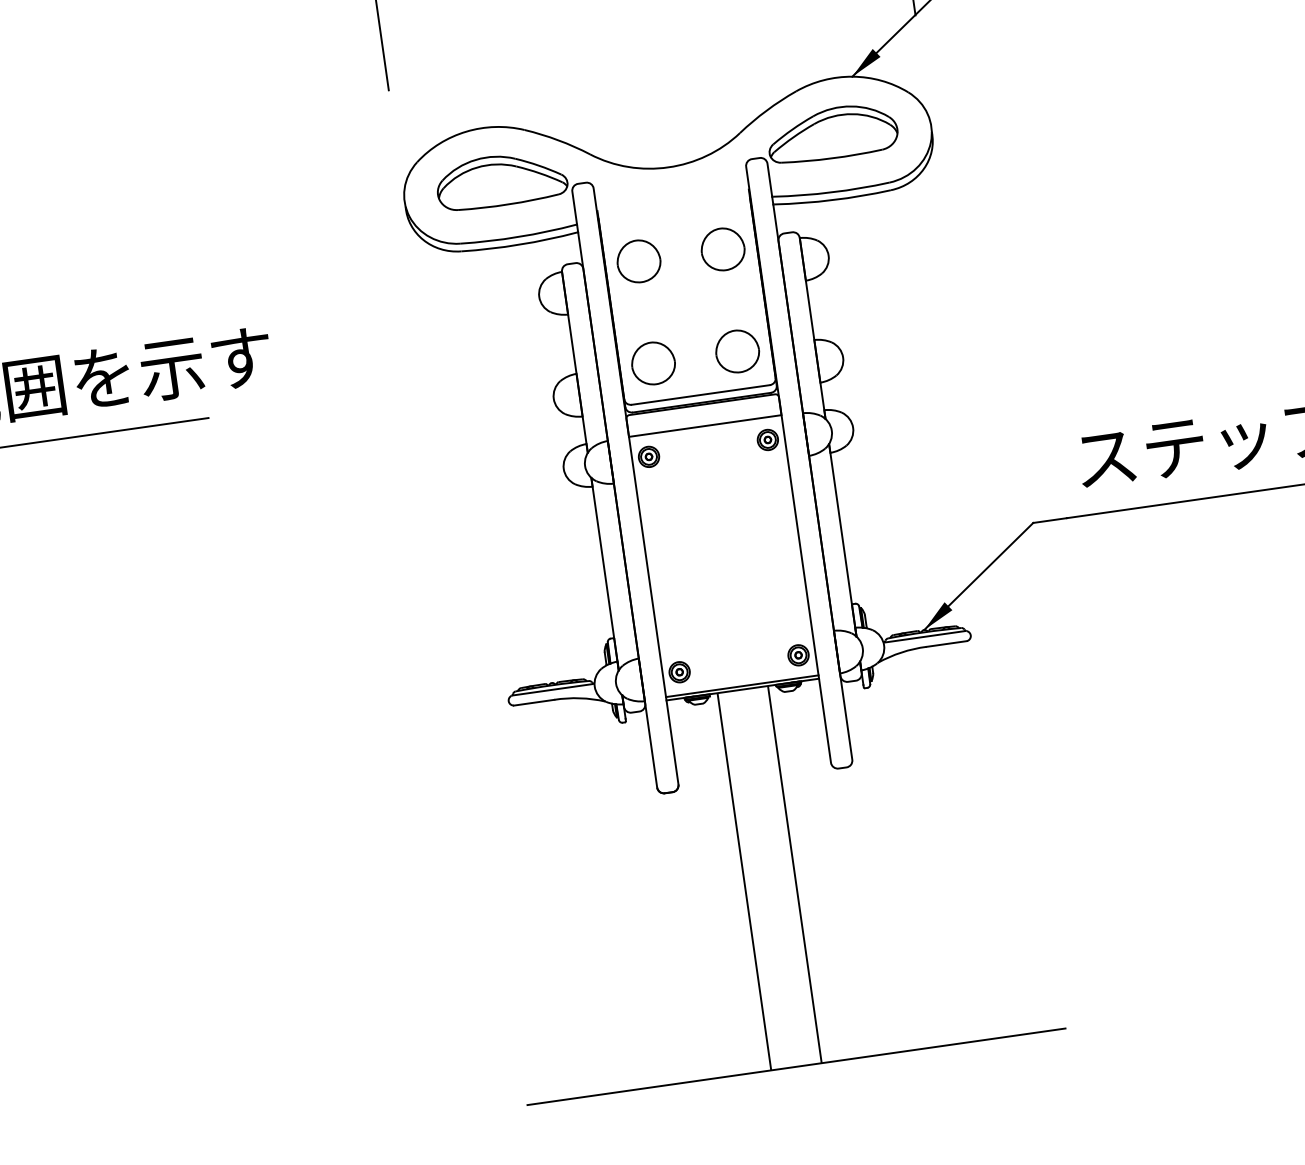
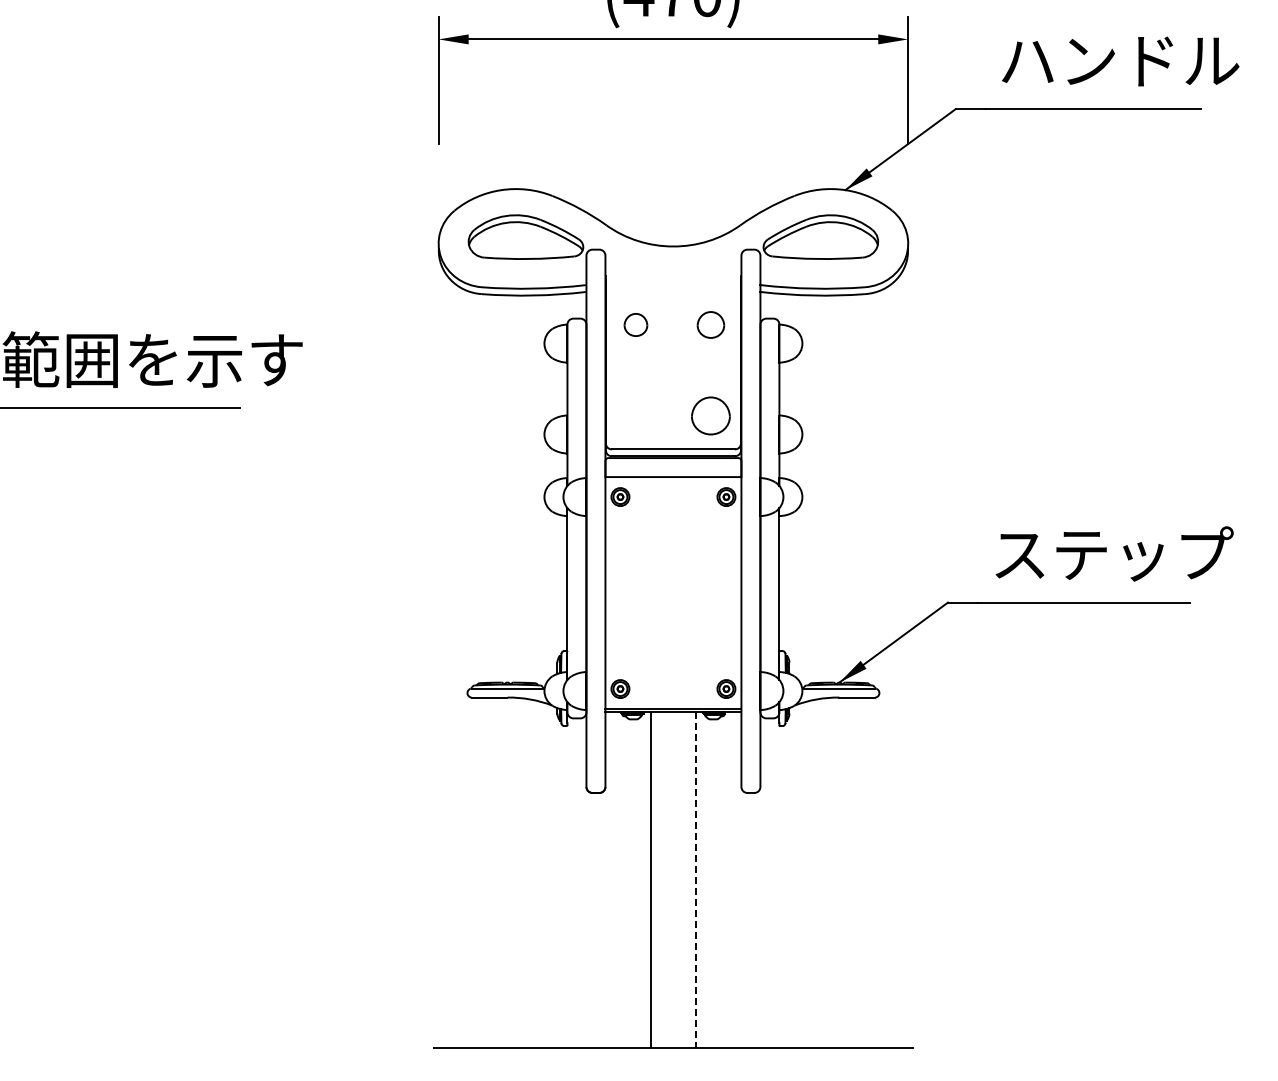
part: (722, 248) -> (710, 324), size x0.7
part: (638, 260) -> (635, 324), size x0.6
part: (652, 363) -> (635, 415), removed
line: (794, 875) -> (695, 880), solid -> dashed

